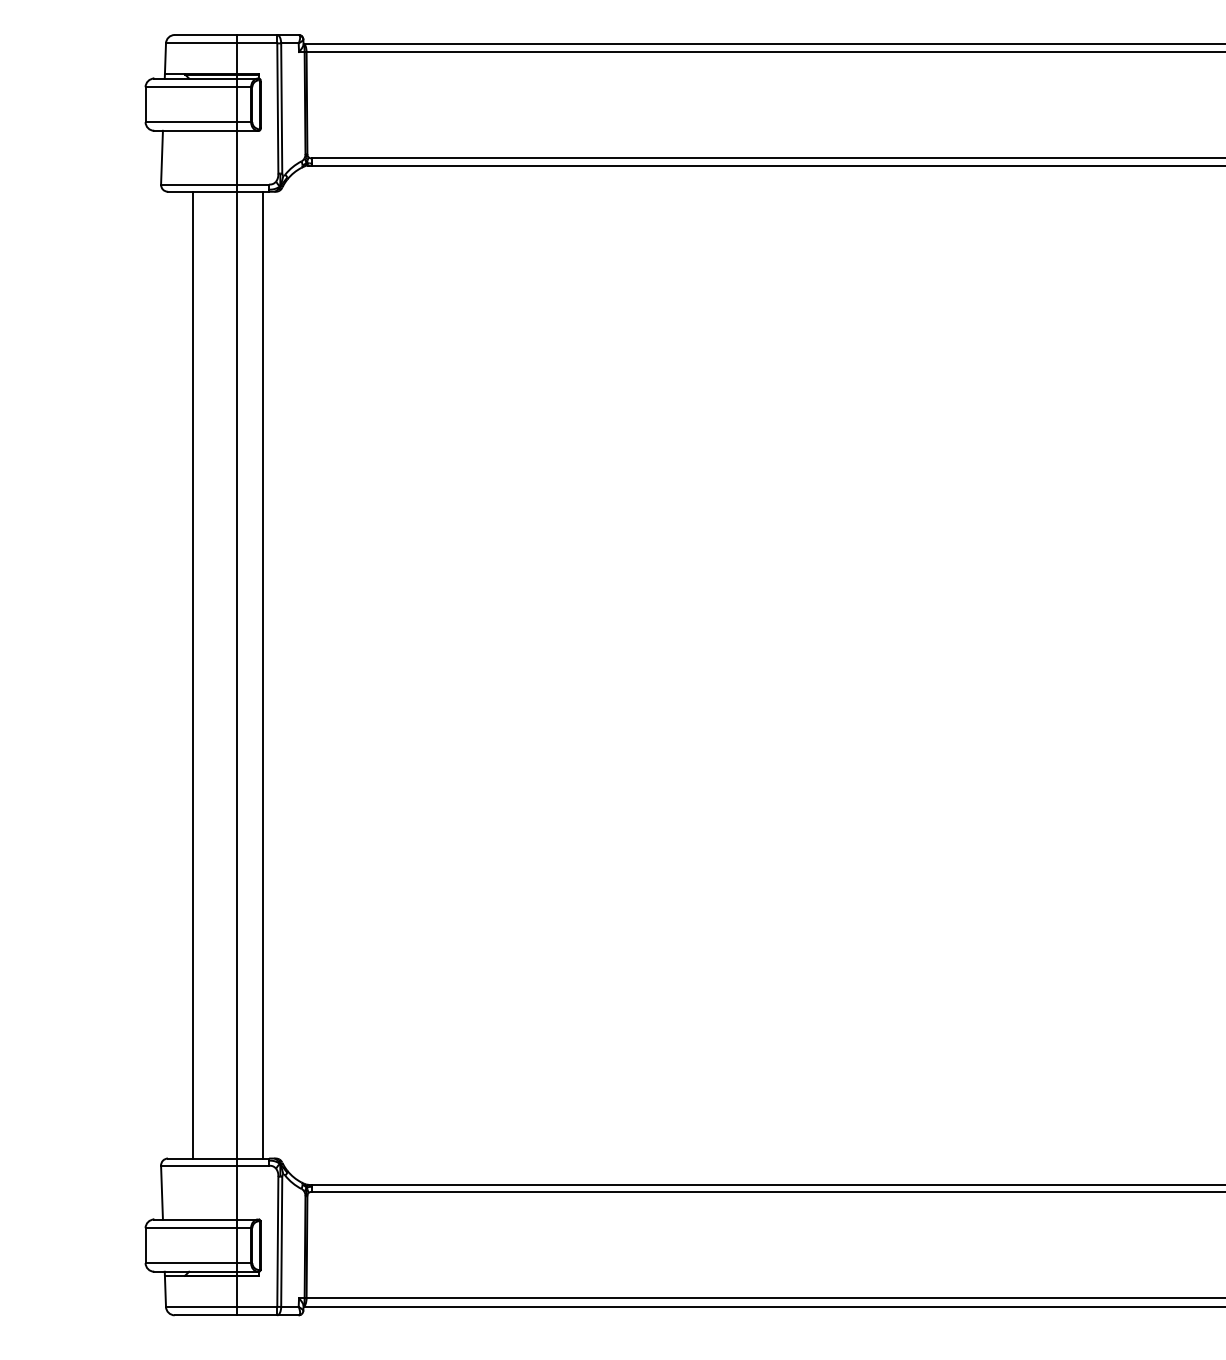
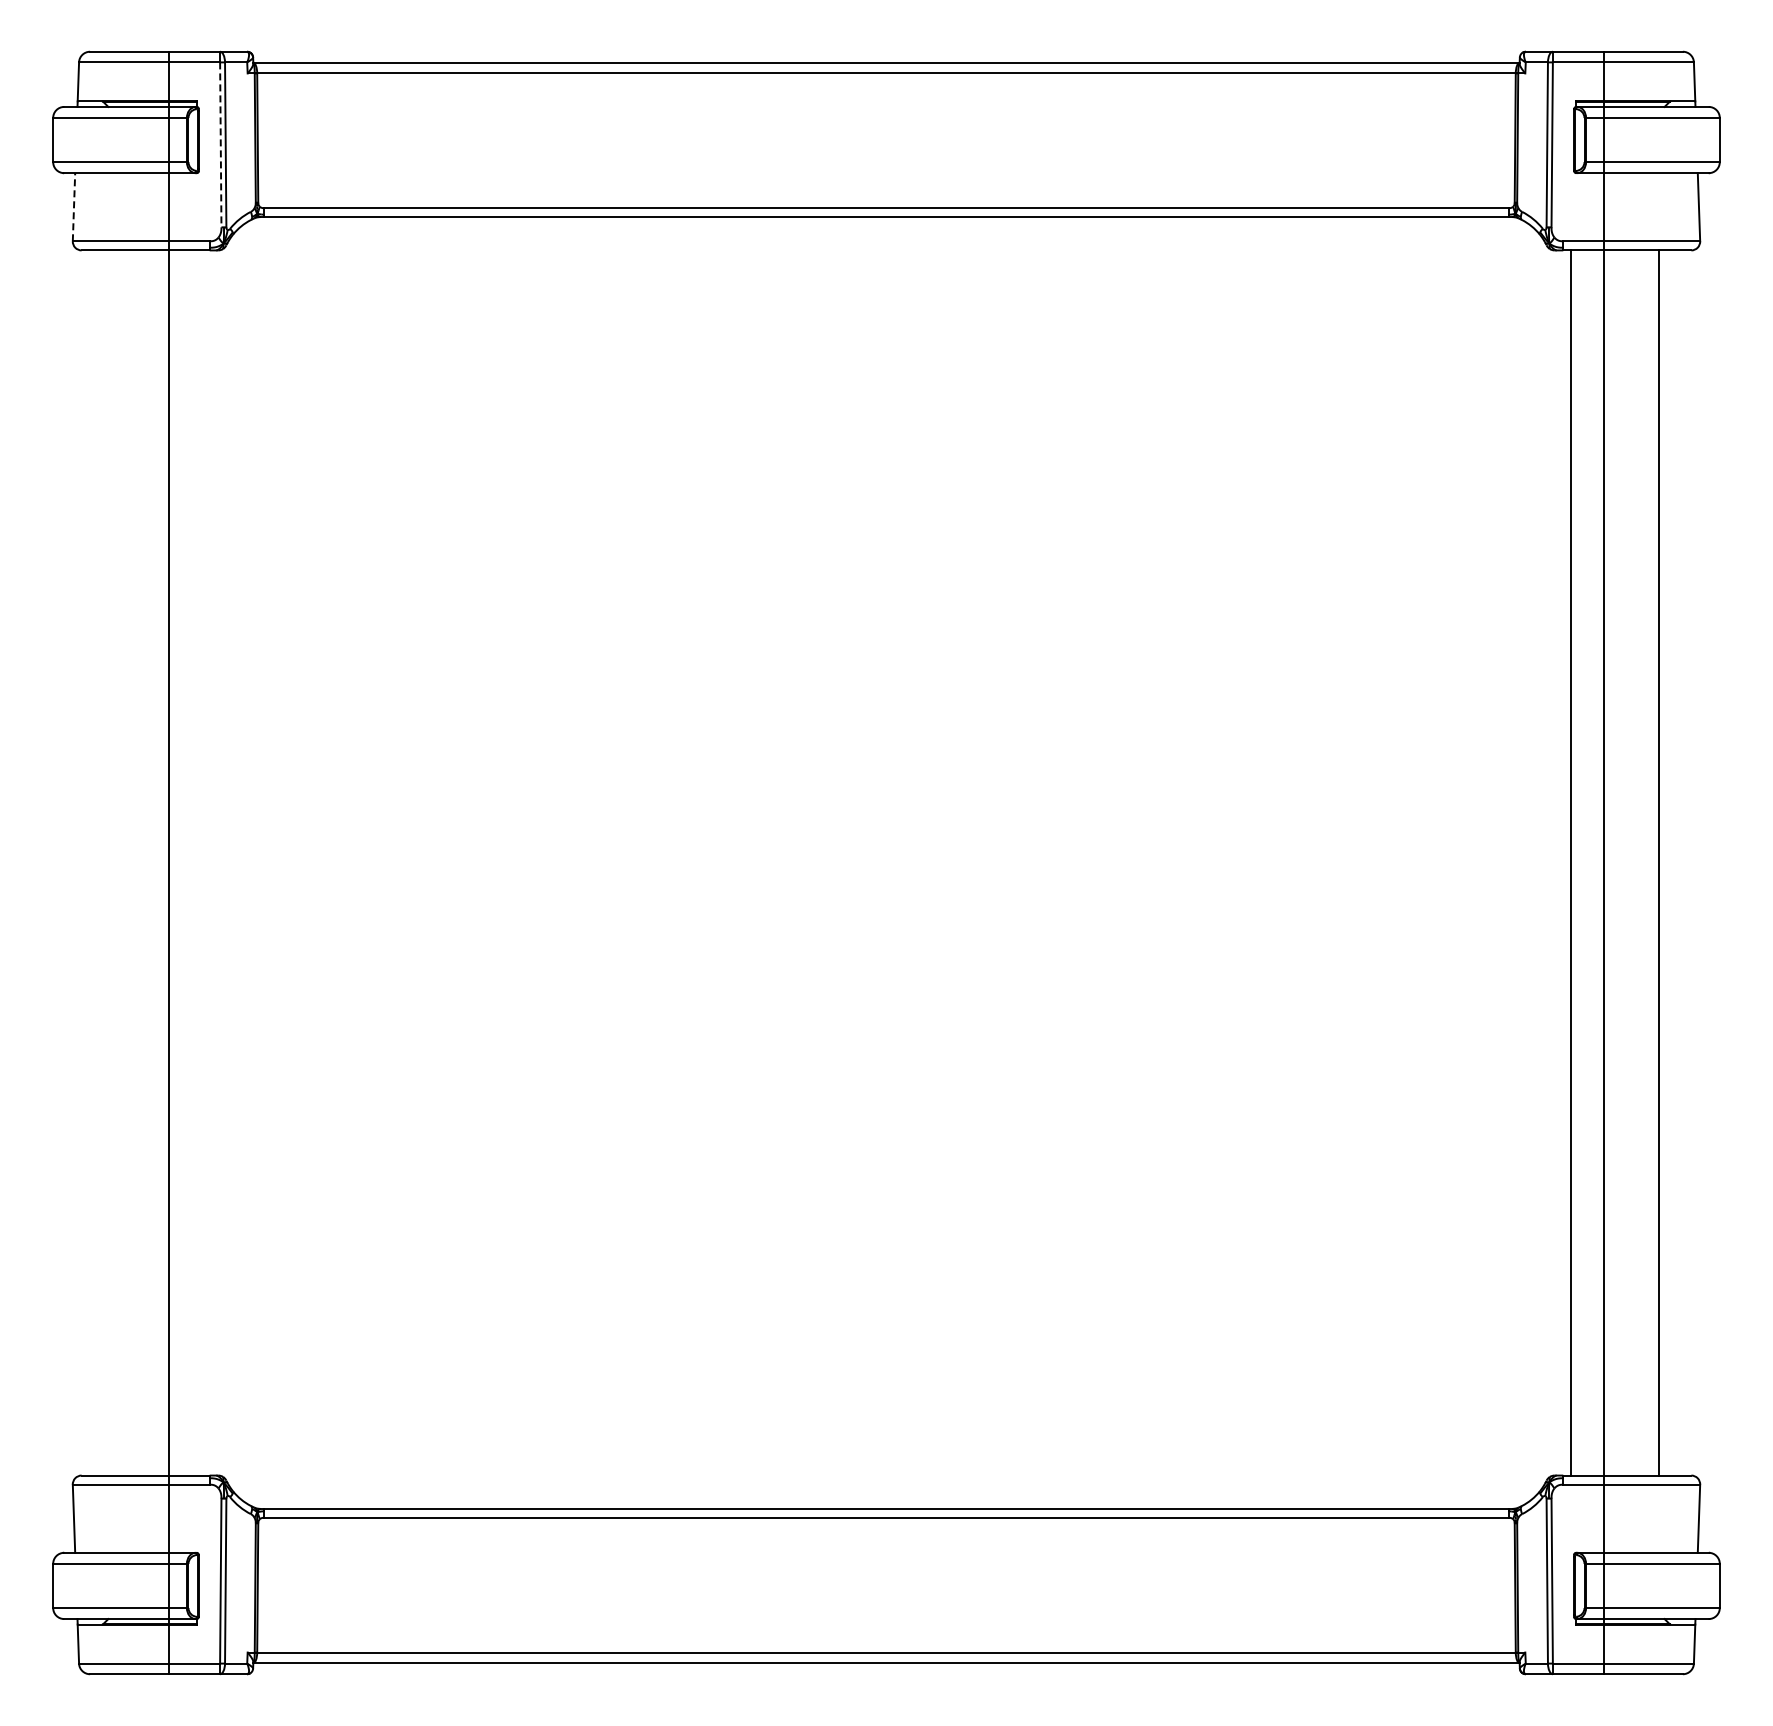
line: (277, 108) -> (220, 145), solid -> dashed
line: (162, 157) -> (74, 206), solid -> dashed
line: (193, 674) -> (113, 862), removed
line: (263, 674) -> (202, 862), removed

